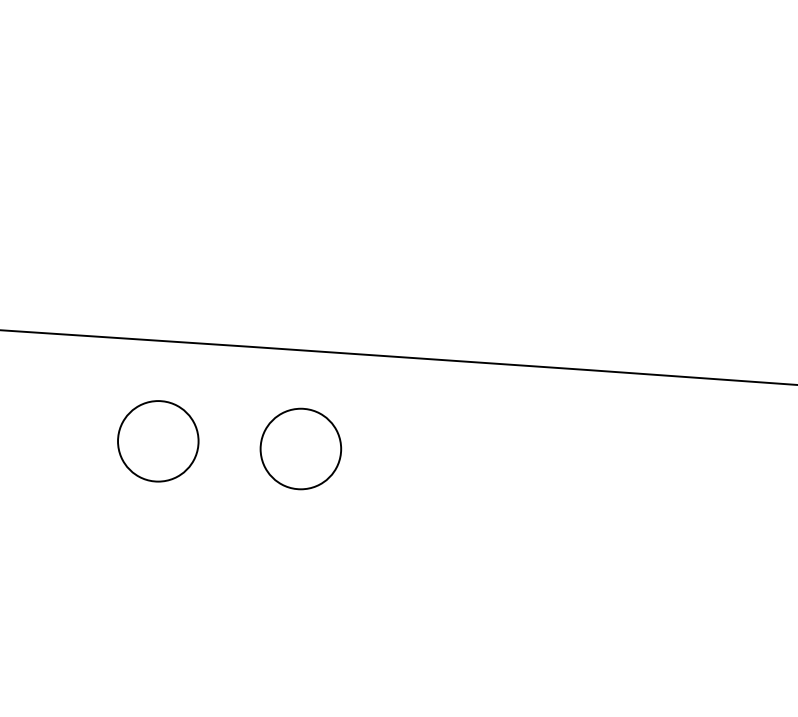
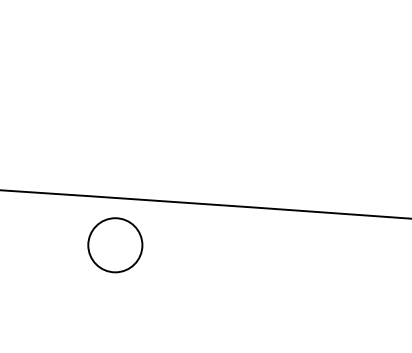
circle: (157, 441) -> (46, 241), removed
circle: (301, 449) -> (115, 245), size x1.4

